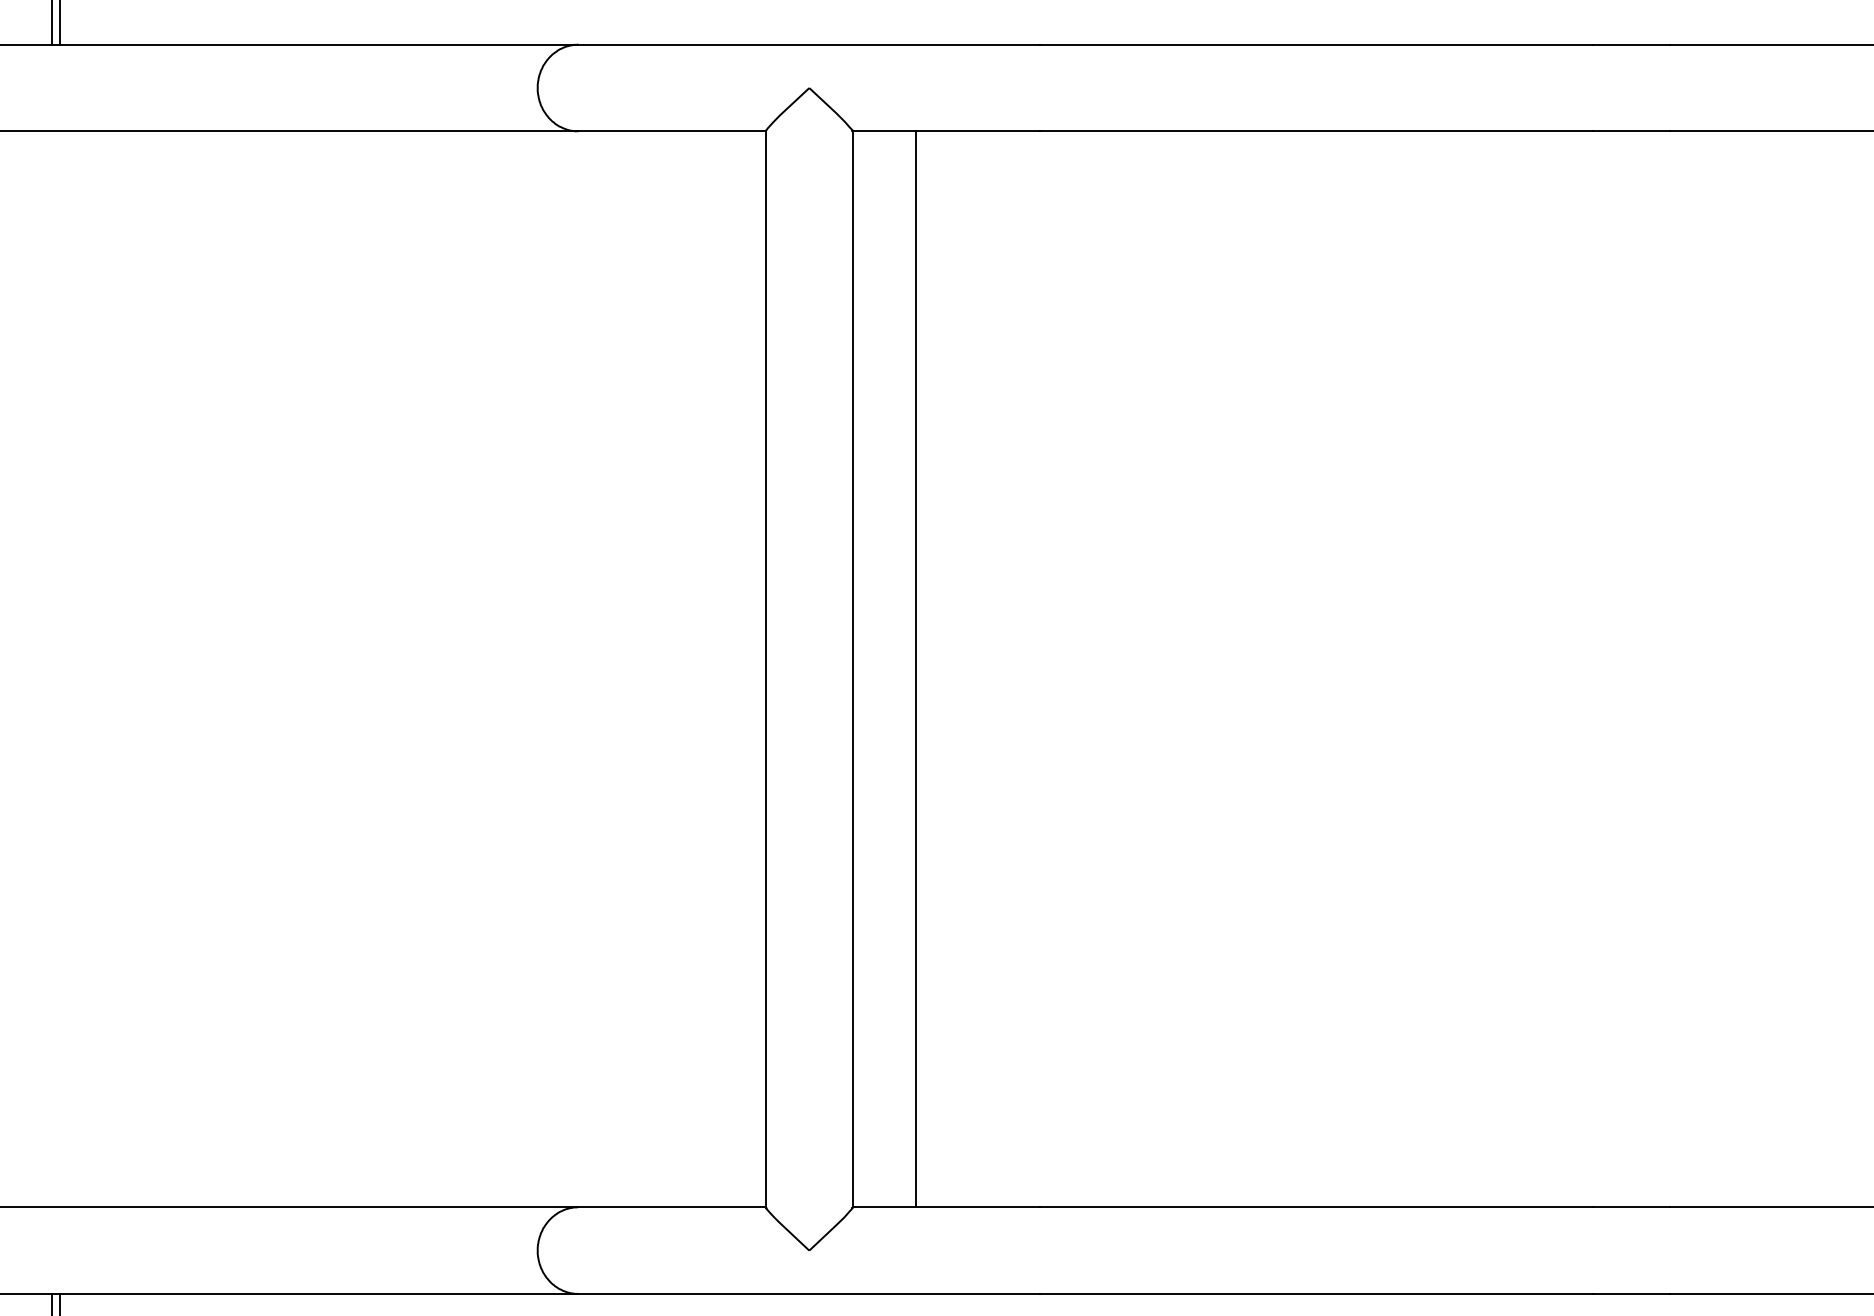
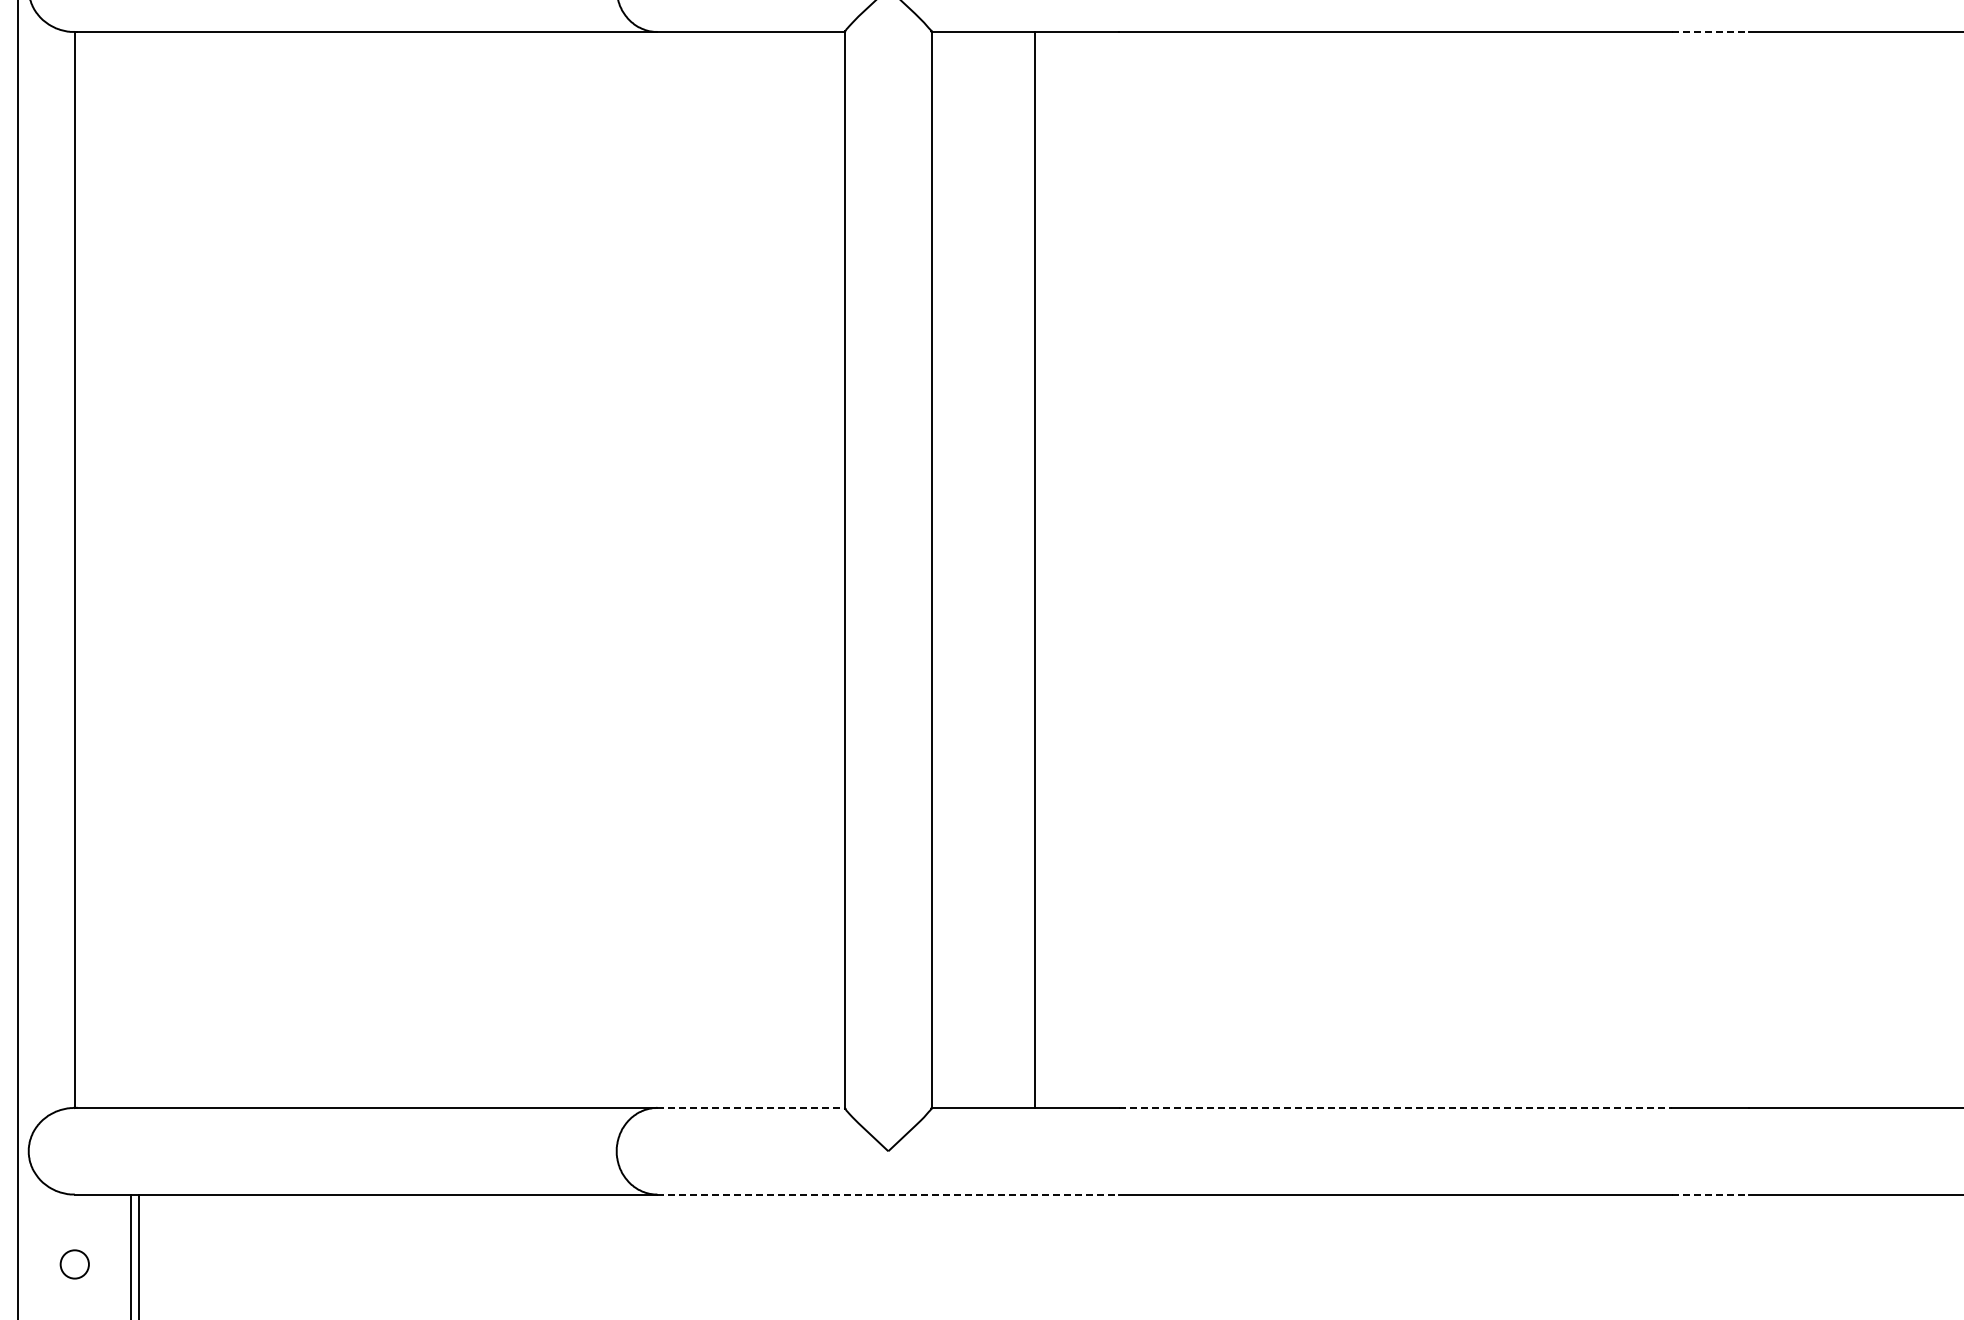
line: (1632, 130) -> (1711, 31), solid -> dashed
line: (916, 668) -> (1035, 569), moved
line: (672, 1206) -> (751, 1107), solid -> dashed
line: (1316, 1206) -> (1395, 1107), solid -> dashed
line: (809, 1293) -> (888, 1194), solid -> dashed
line: (1632, 1293) -> (1711, 1194), solid -> dashed

